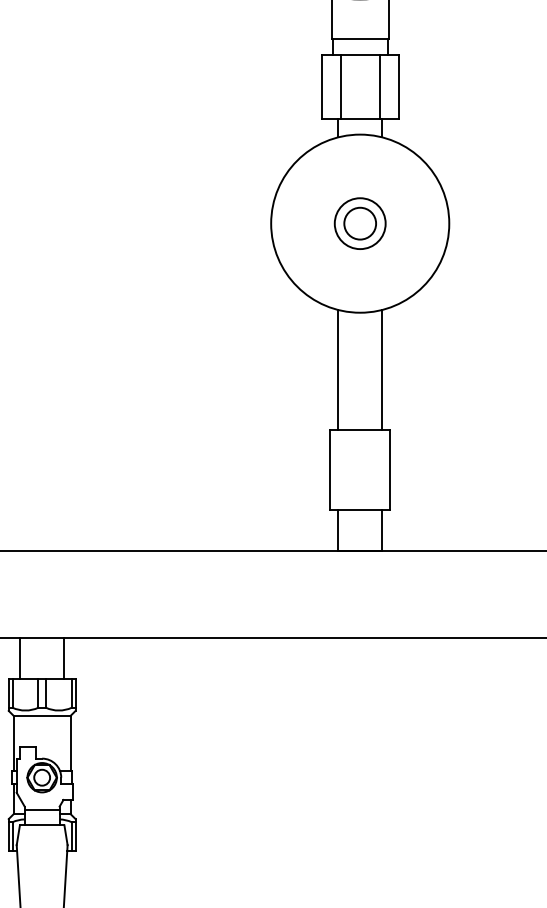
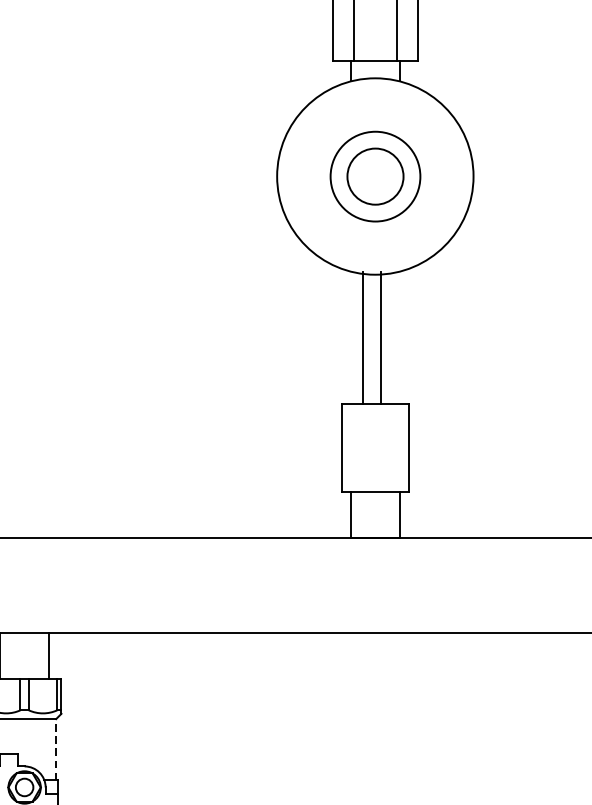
part: (359, 223) -> (374, 176), size x1.6
line: (338, 369) -> (381, 337), moved
line: (382, 369) -> (363, 337), moved
line: (70, 743) -> (55, 749), solid -> dashed

